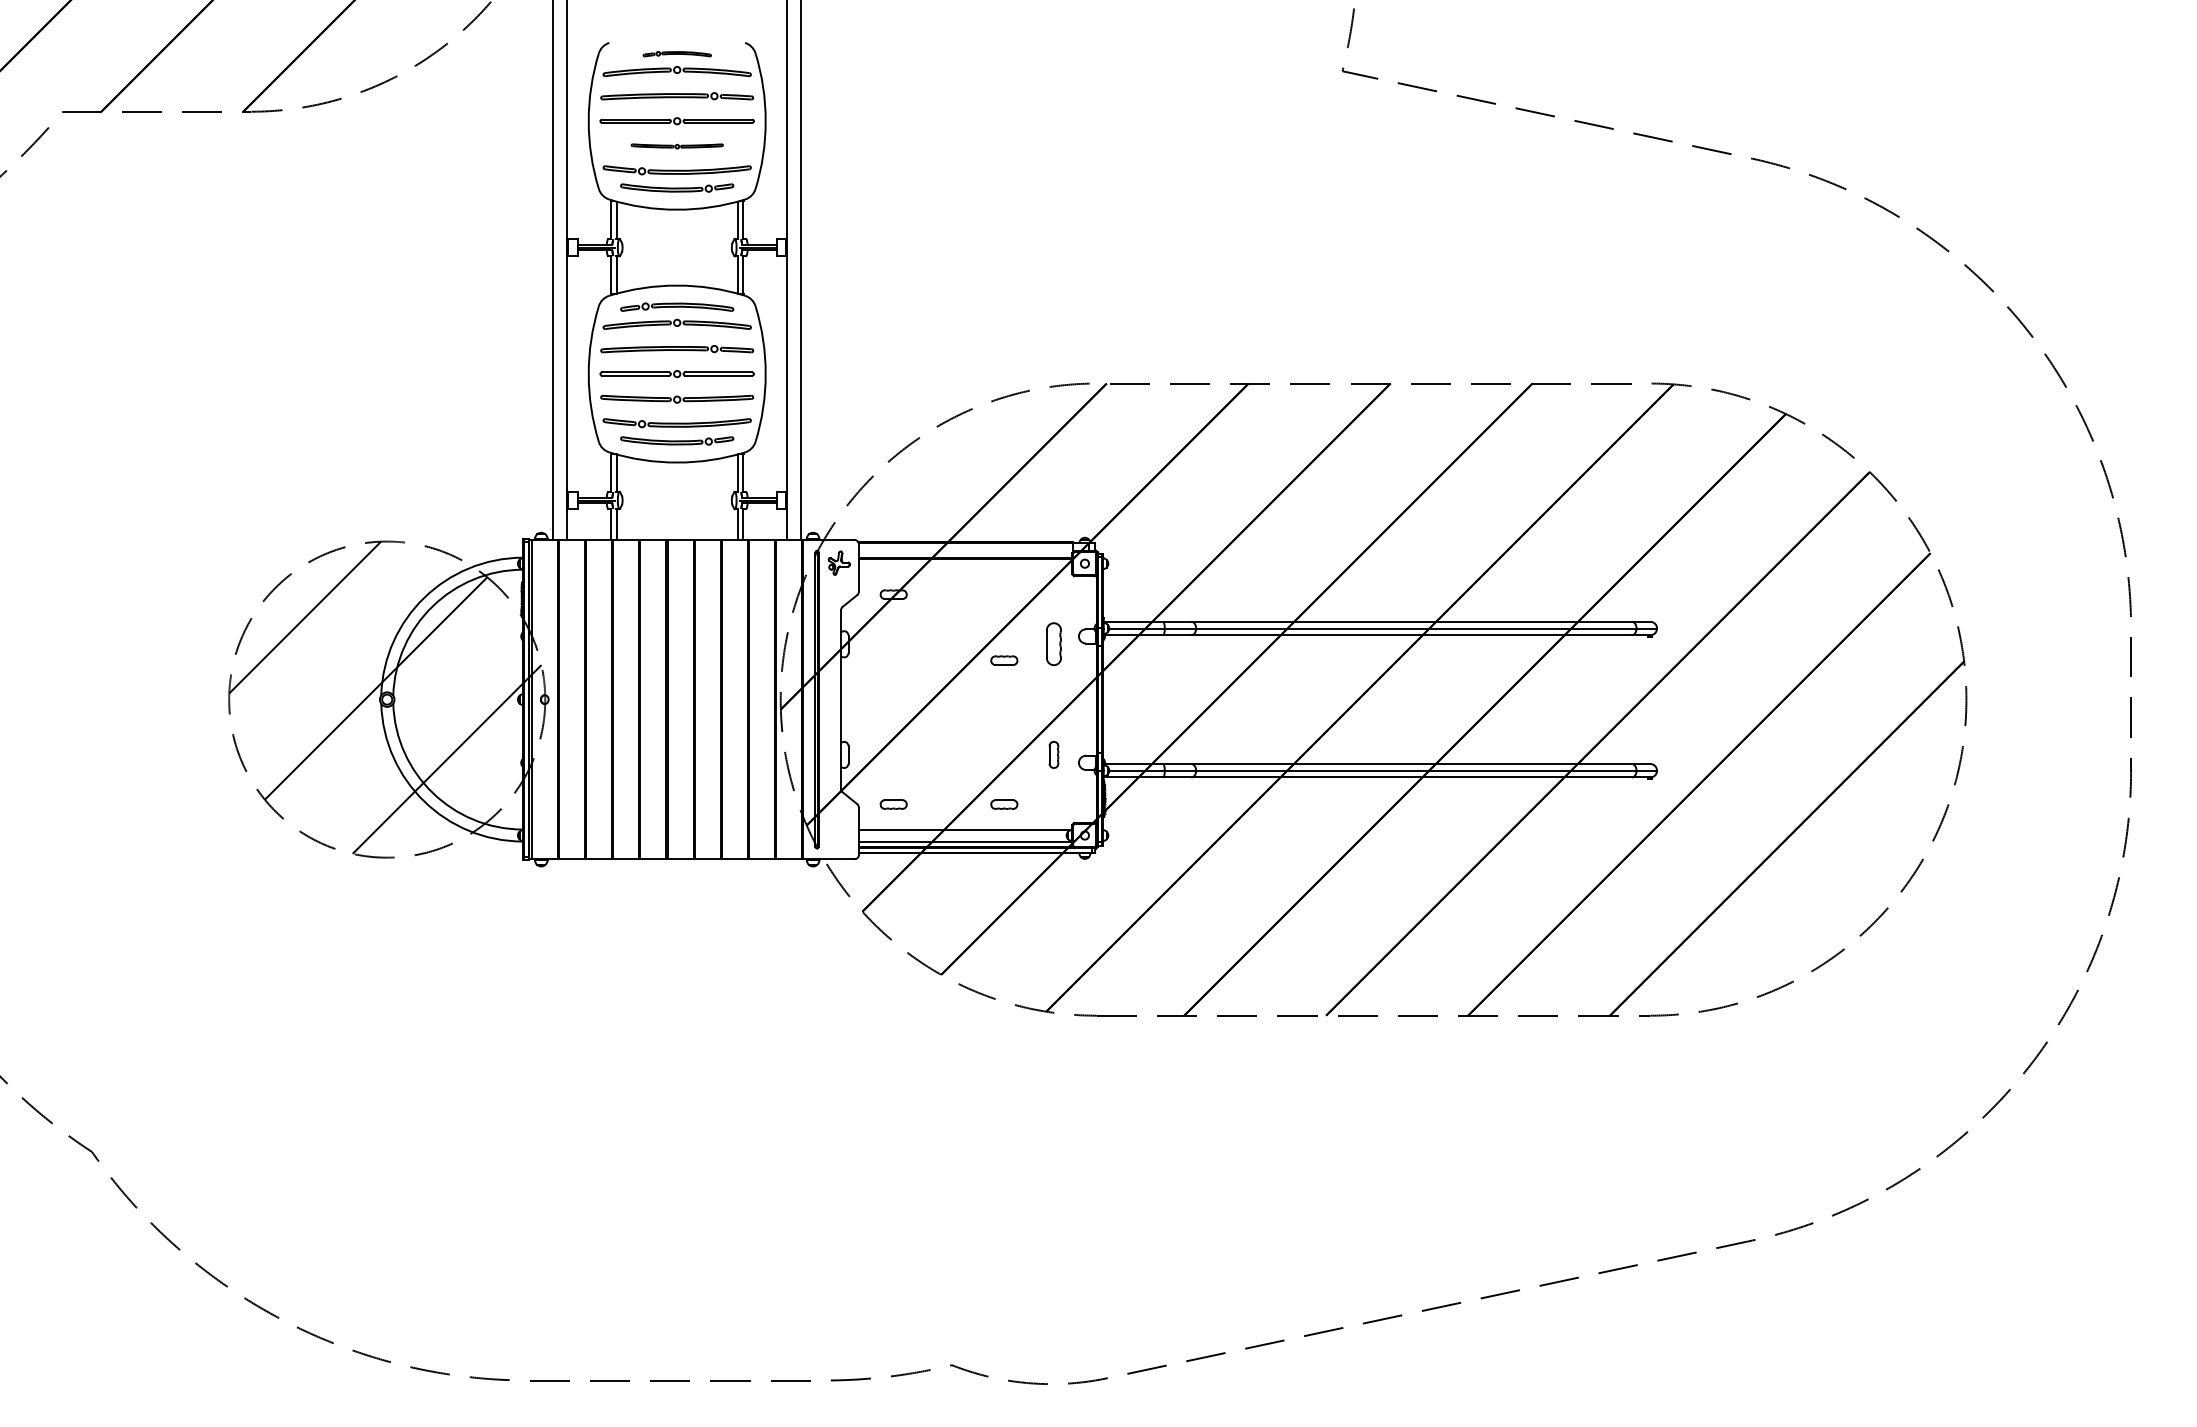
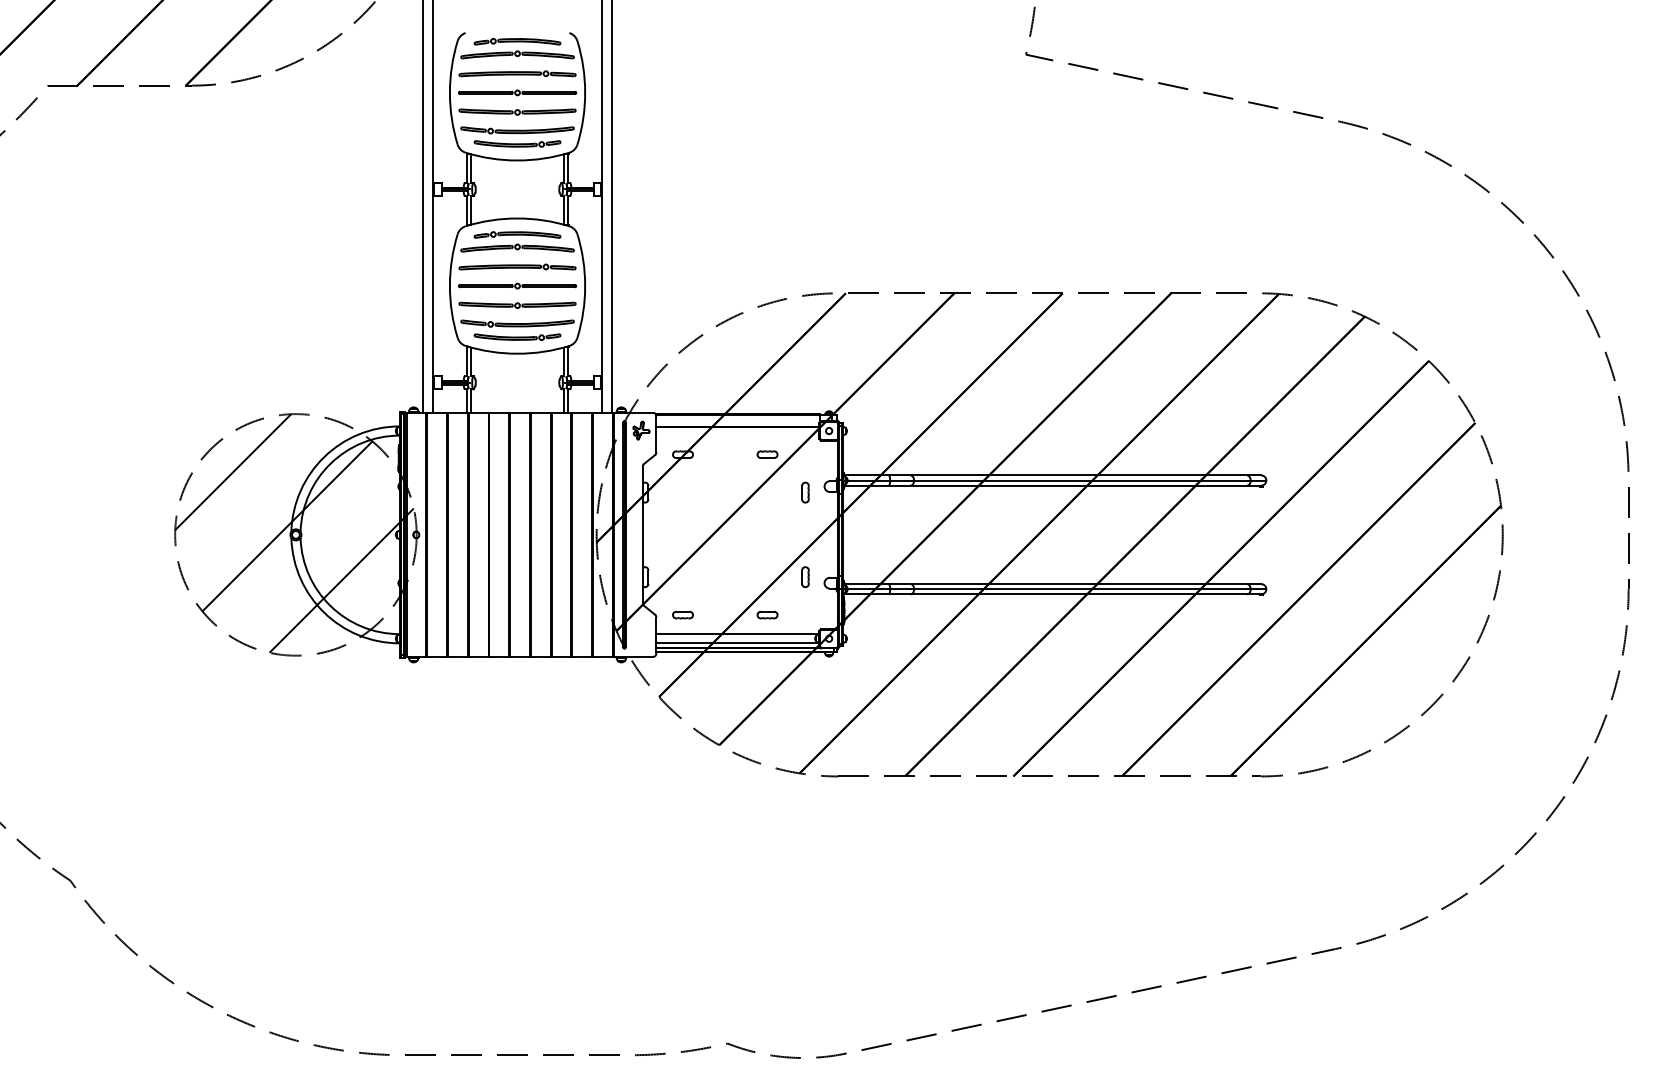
part: (677, 53) -> (517, 41), size x1.67
part: (677, 146) -> (517, 112), size x1.67
part: (1053, 644) -> (805, 492), size x0.62
part: (1004, 660) -> (767, 454), moved

